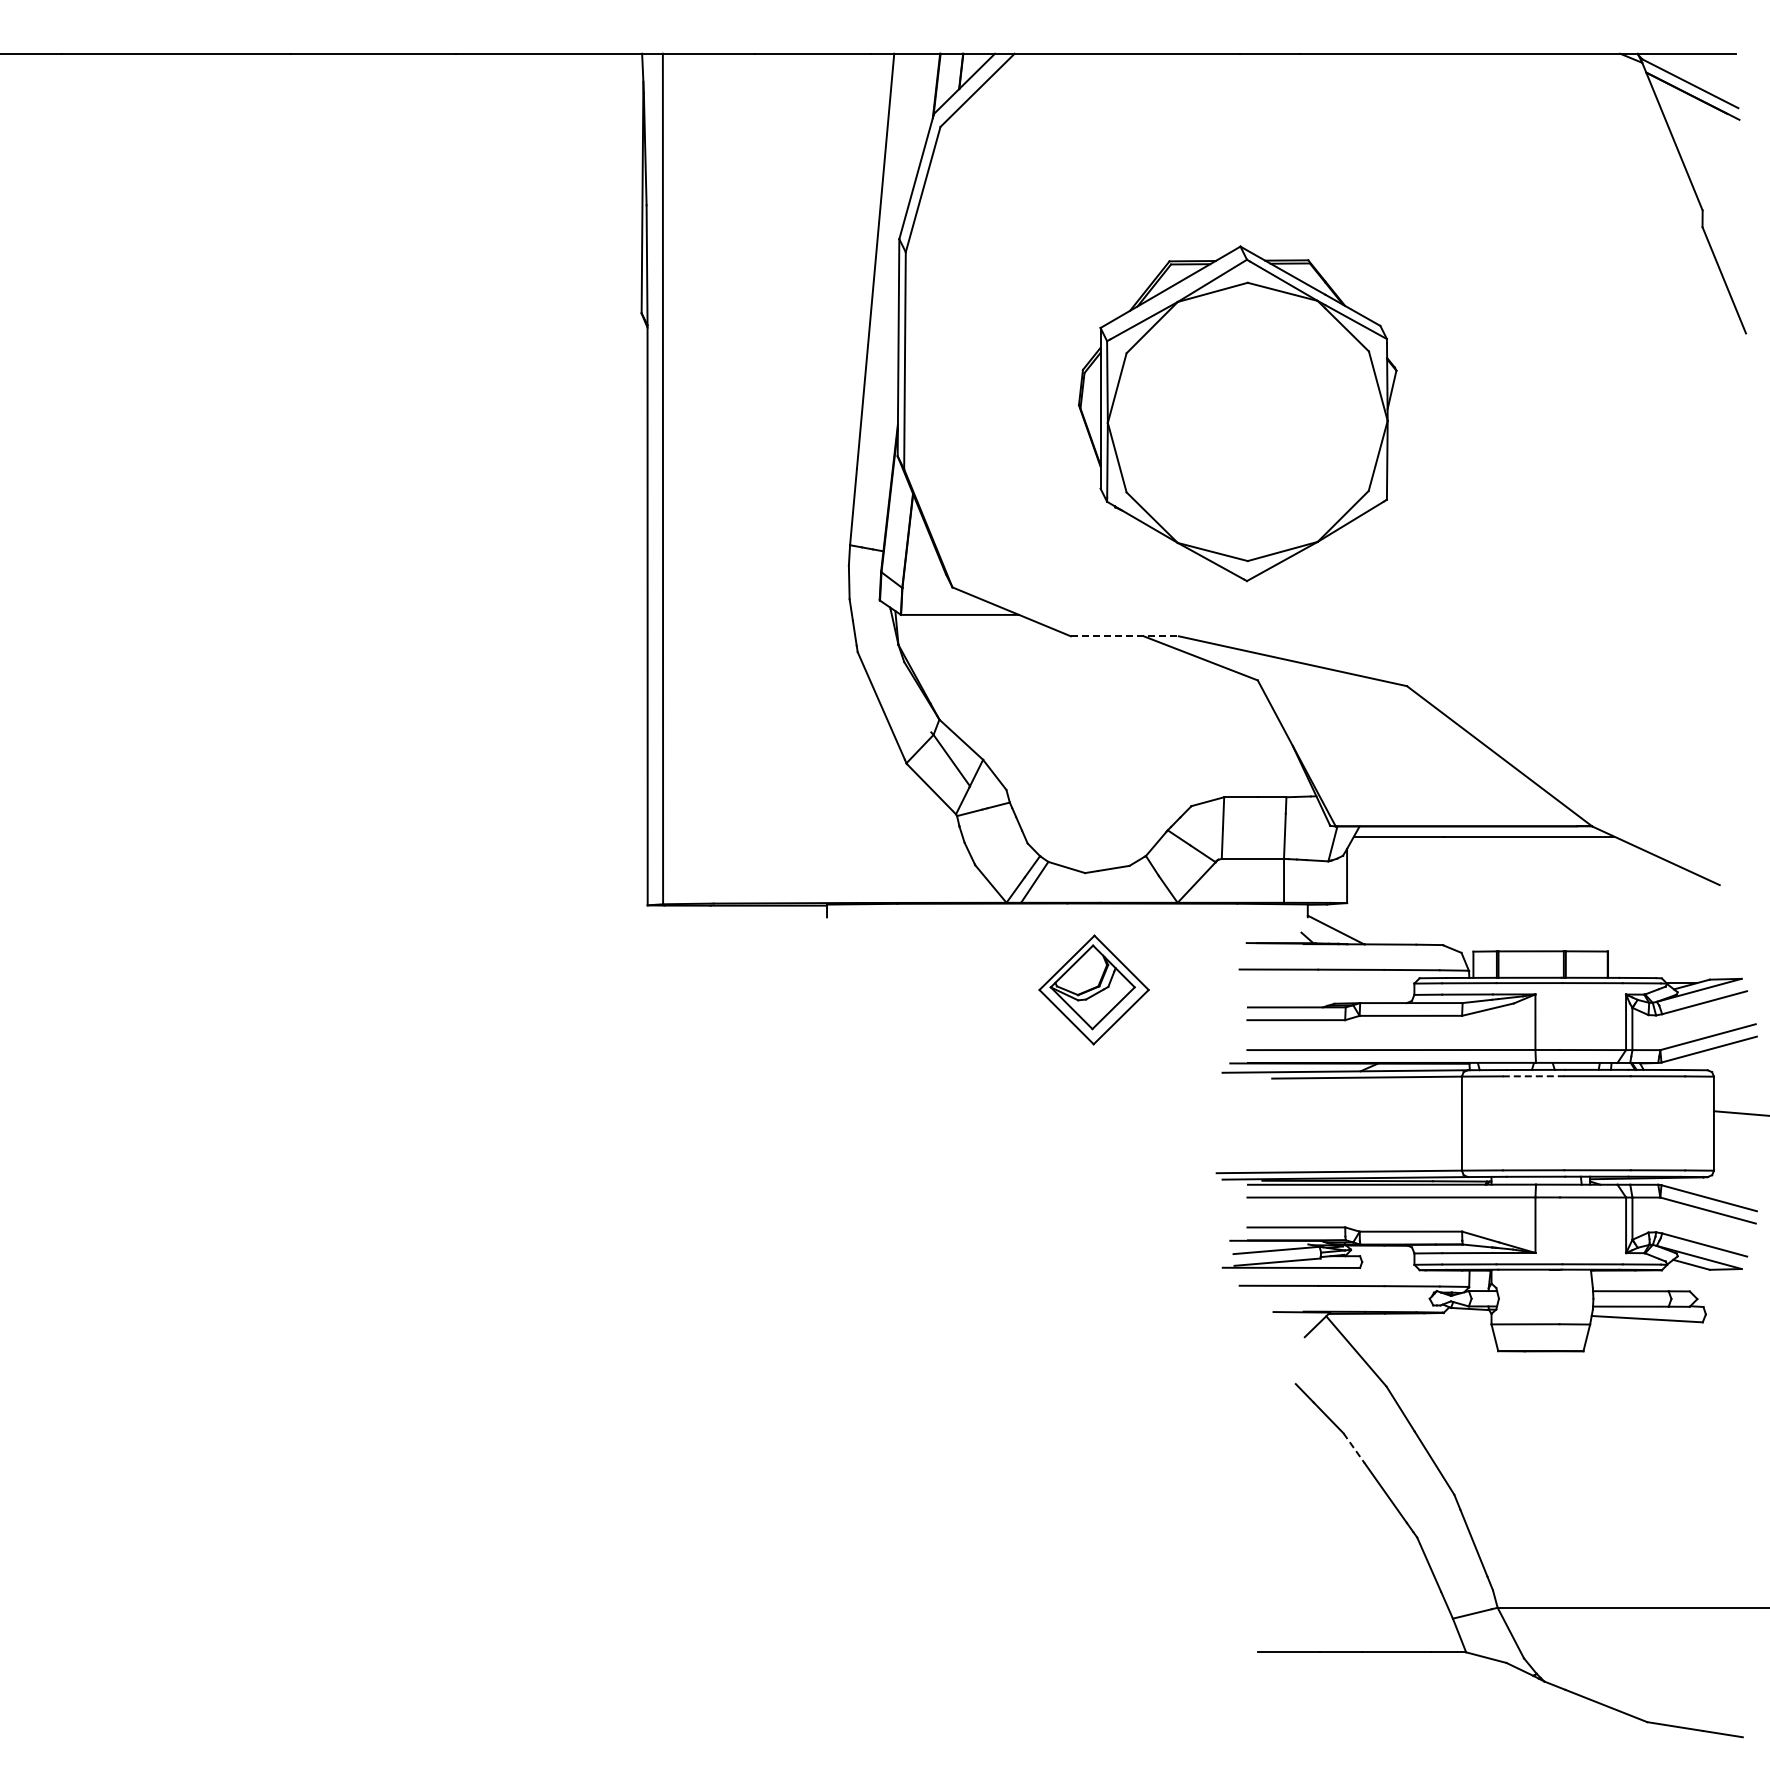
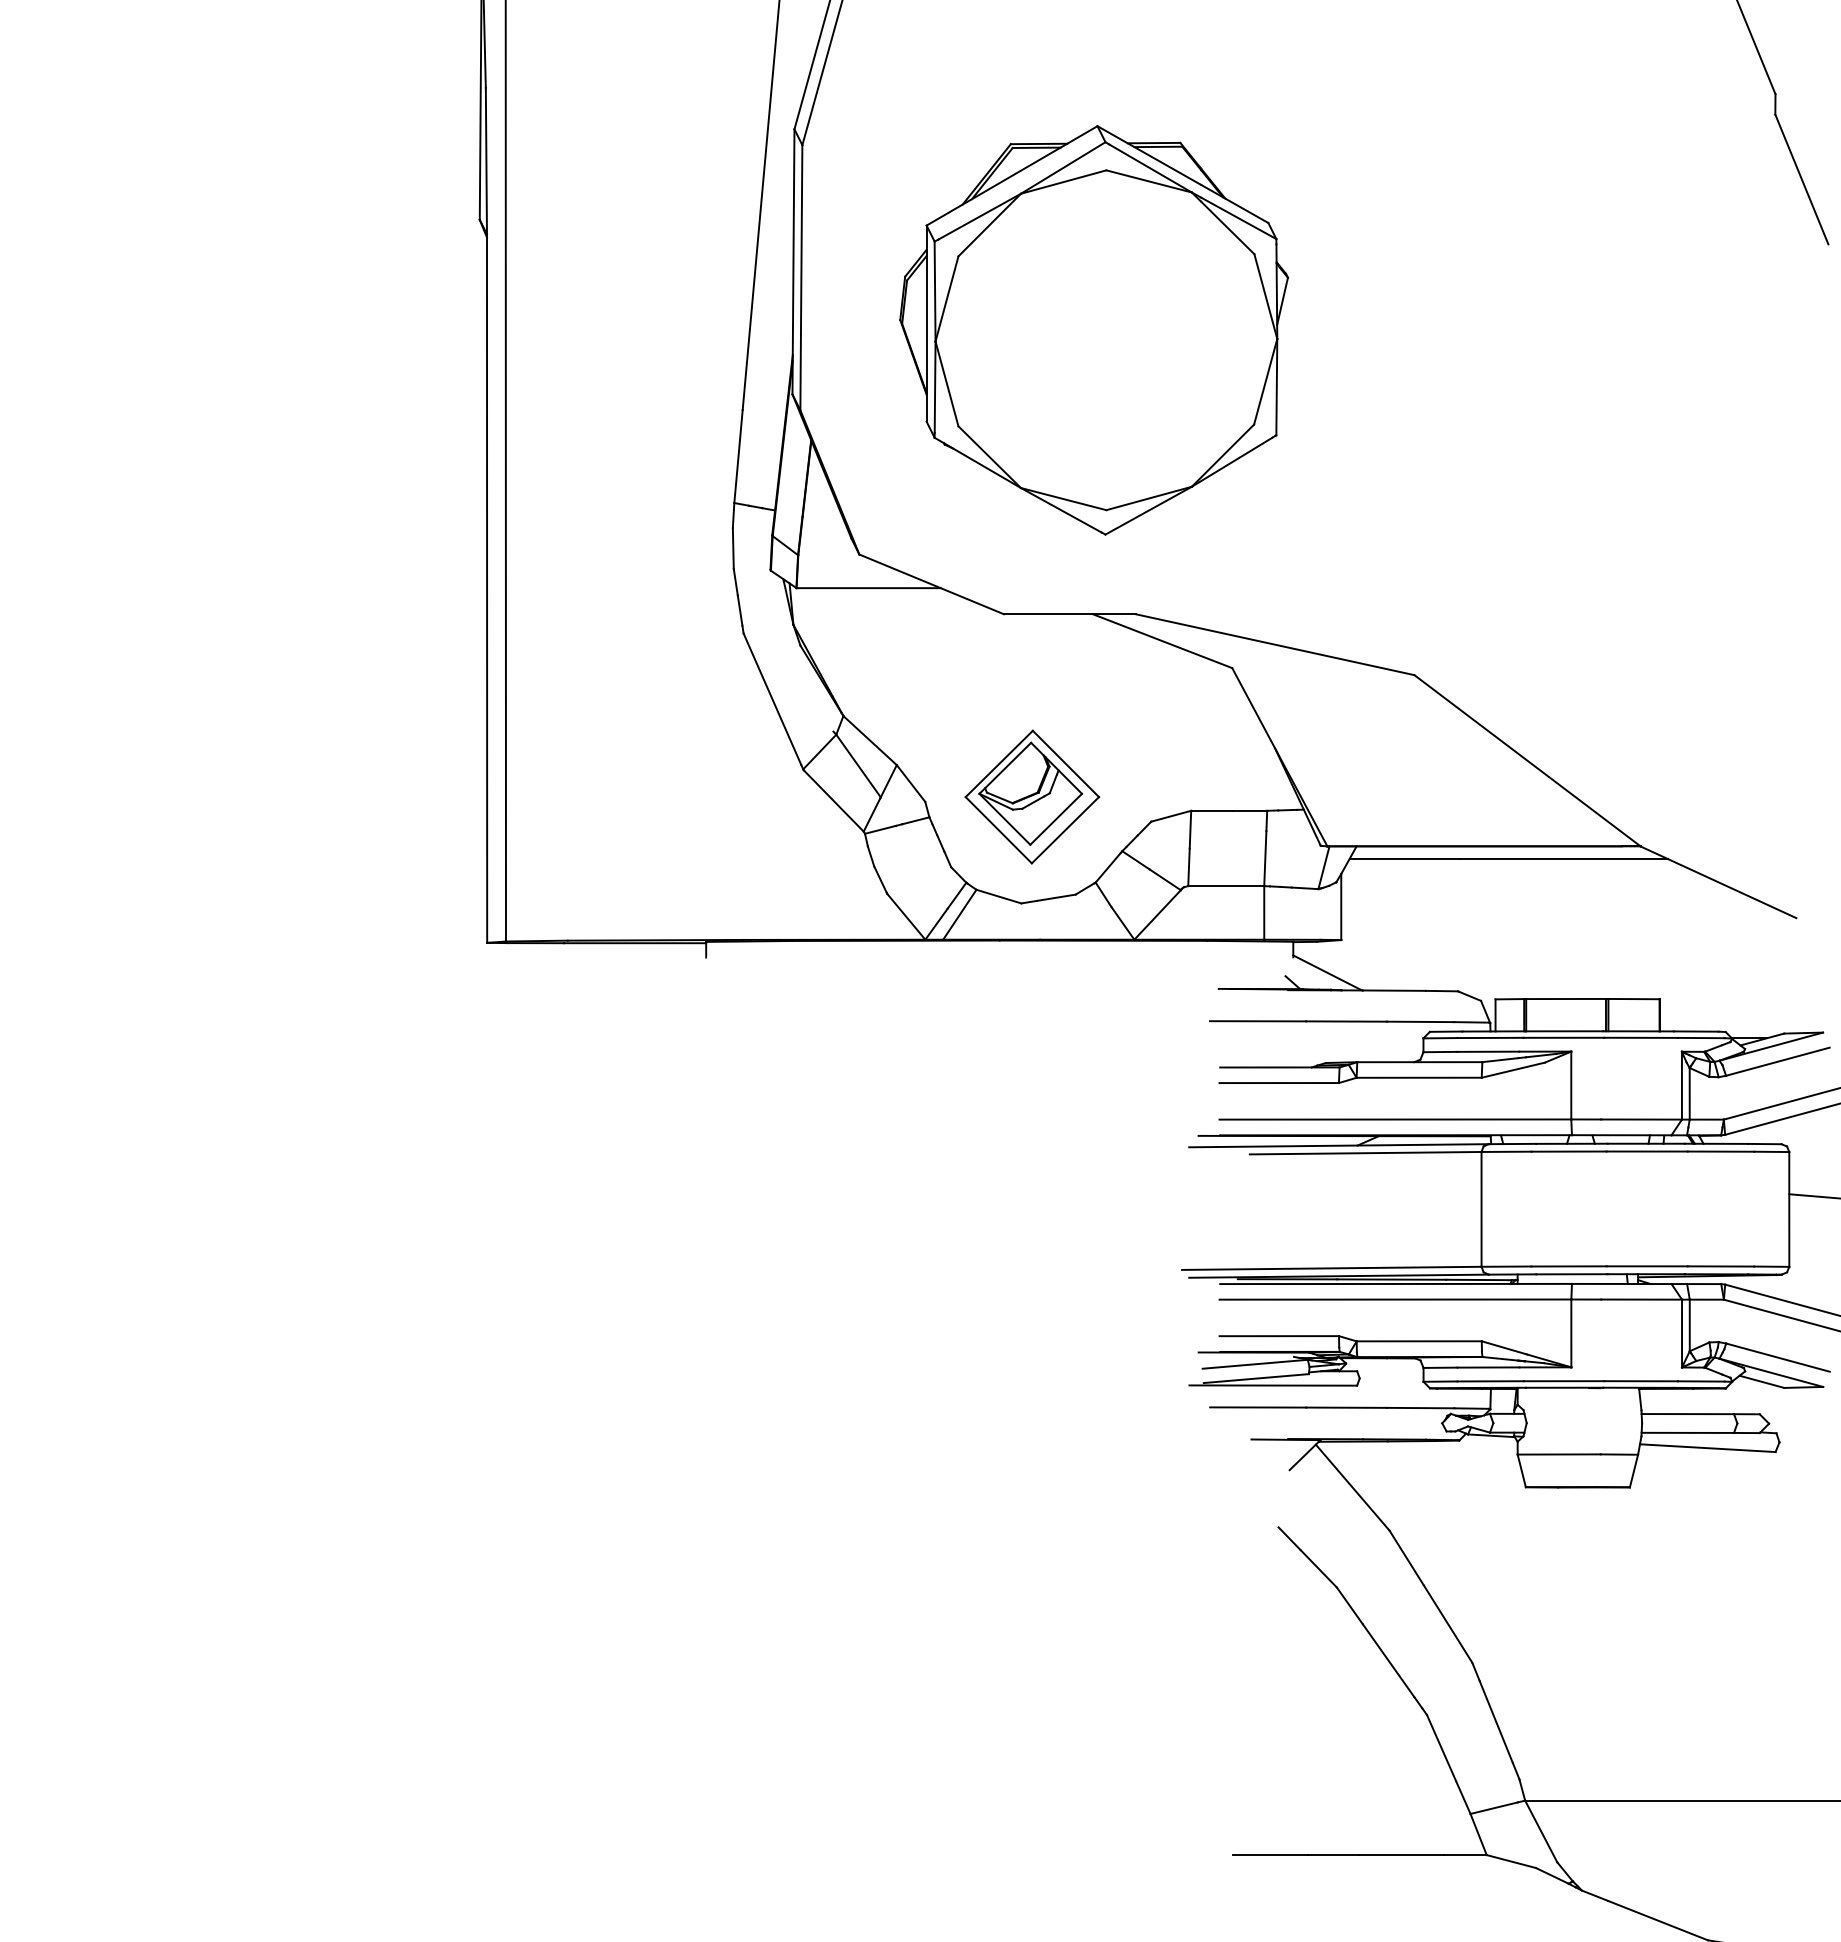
part: (1237, 413) -> (1093, 329), moved
line: (1124, 636) -> (1069, 614), dashed -> solid
part: (1093, 989) -> (1031, 796), moved
line: (1533, 1076) -> (1568, 1151), dashed -> solid
line: (1354, 1448) -> (1350, 1606), dashed -> solid

